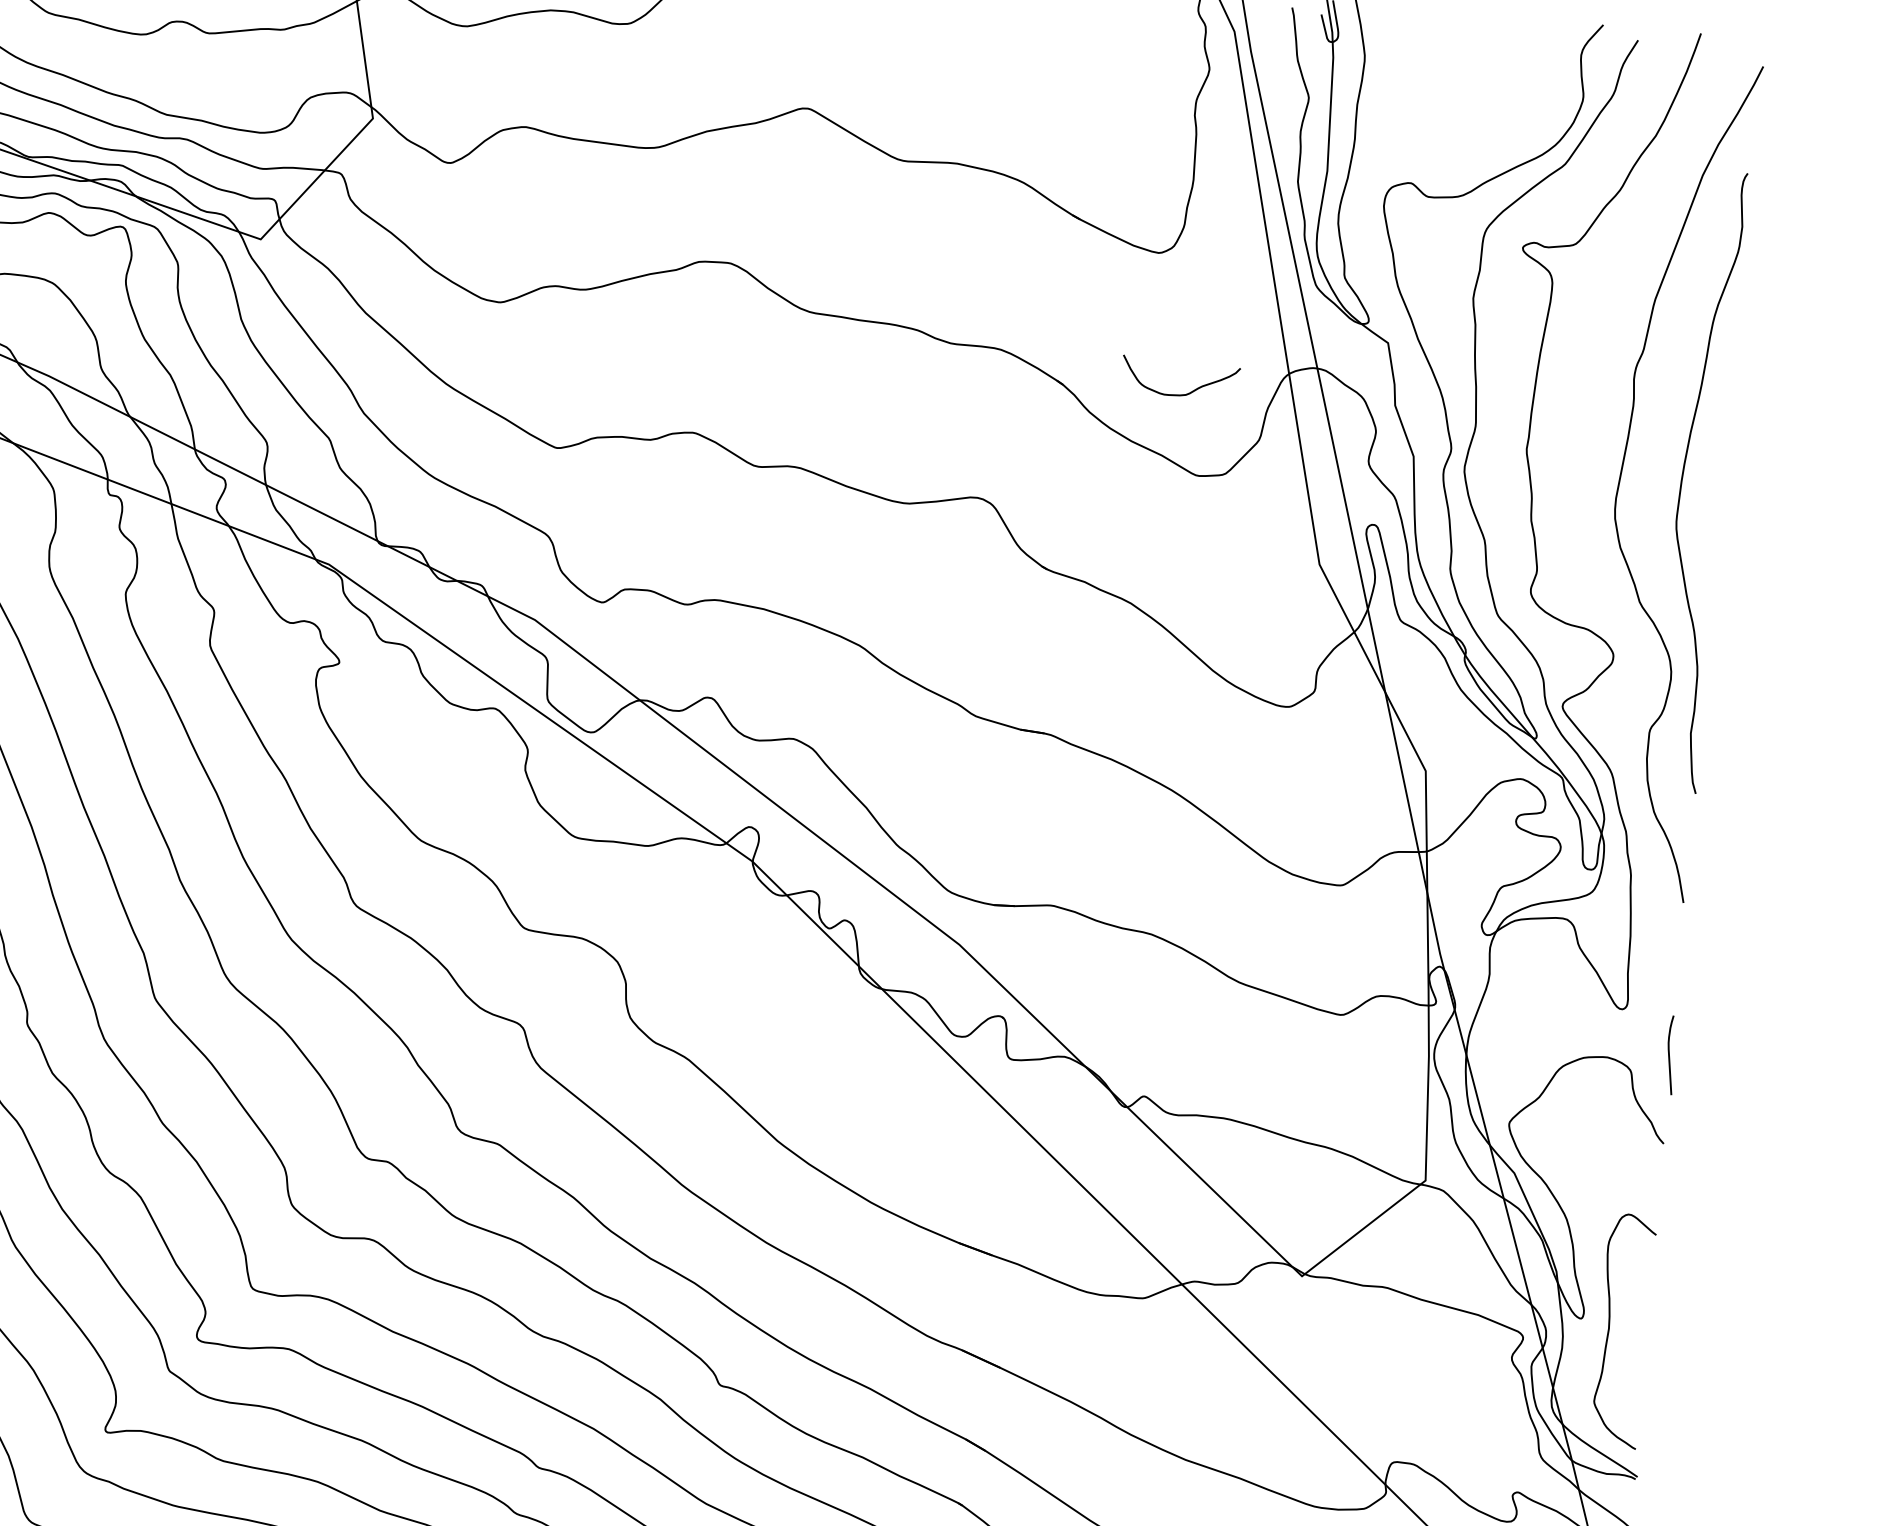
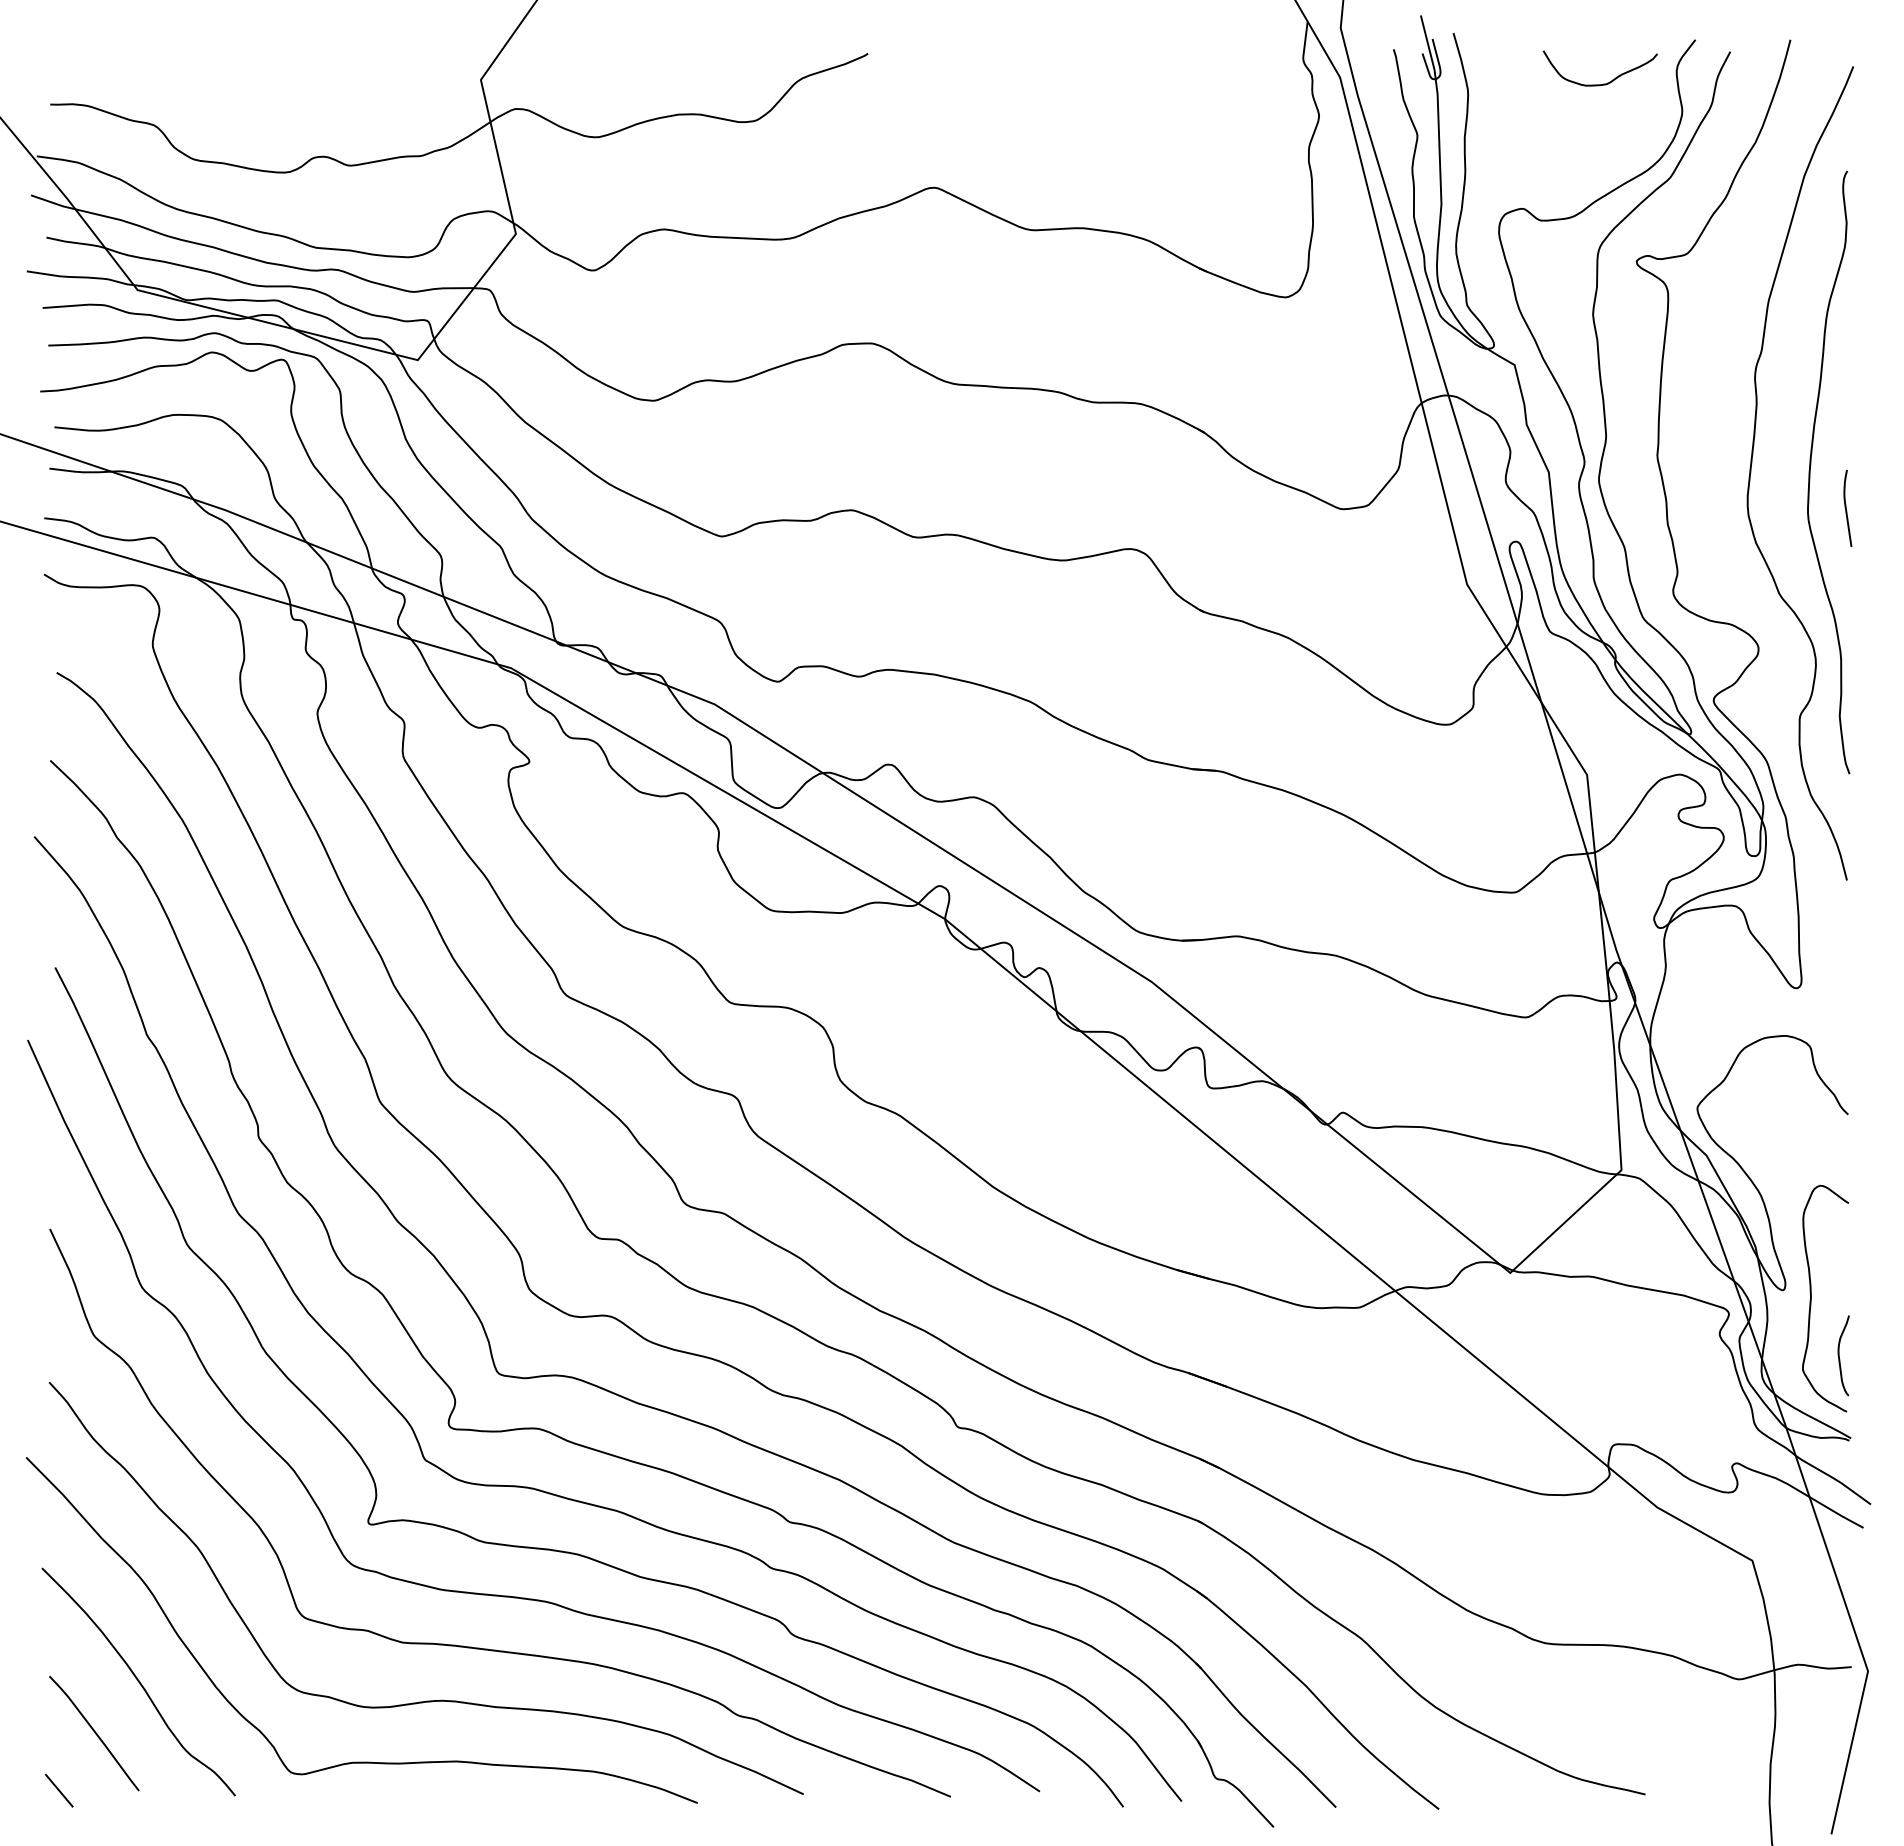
curve: (1182, 393) -> (1603, 83), moved
curve: (1669, 1055) -> (1846, 508), moved
curve: (1633, 1390) -> (1839, 1355), added

